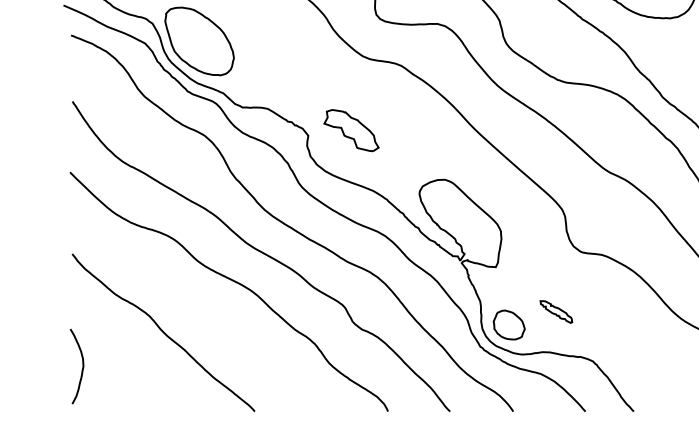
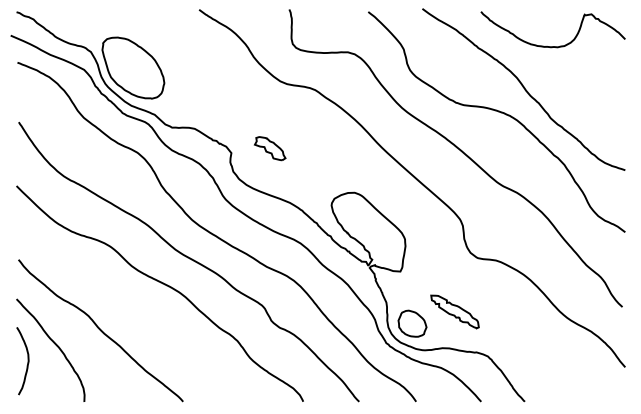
part: (350, 130) -> (269, 148), size x0.62
part: (555, 311) -> (454, 311), size x1.67
curve: (112, 348) -> (54, 344), added

